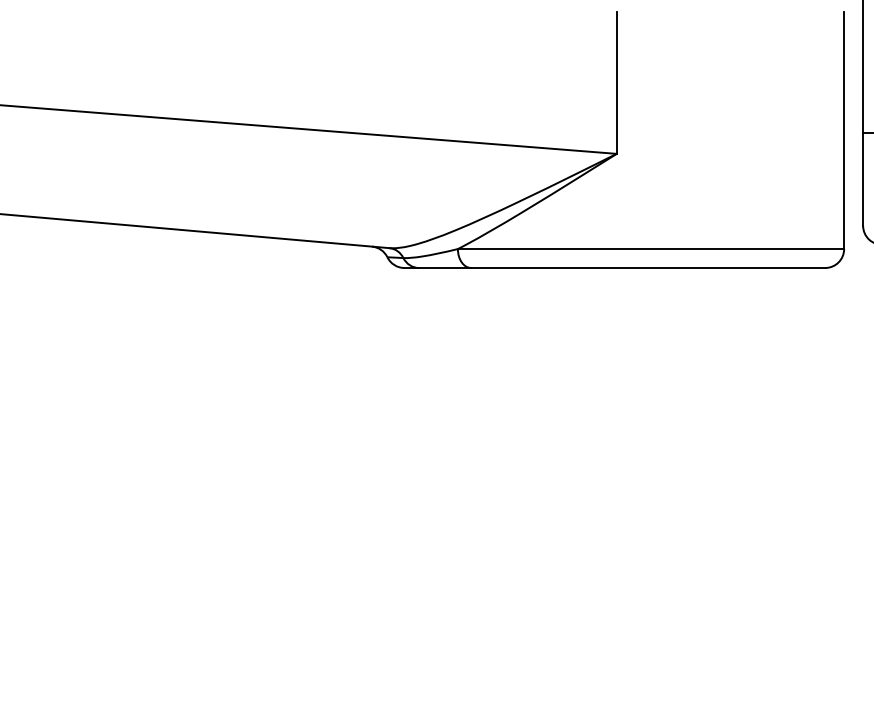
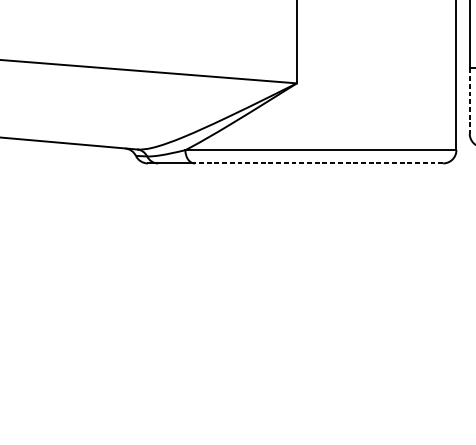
line: (863, 179) -> (470, 101), solid -> dashed
line: (647, 268) -> (318, 163), solid -> dashed

